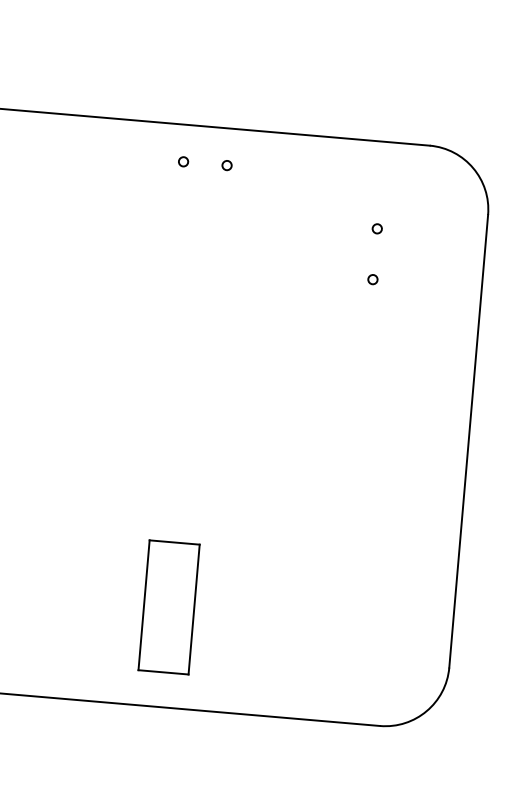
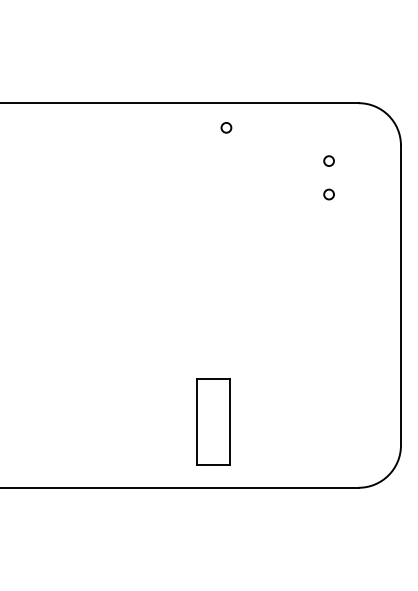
circle: (183, 161) -> (197, 127), removed
circle: (227, 165) -> (226, 127), size x1.6
circle: (376, 228) -> (328, 160), size x1.6
circle: (372, 279) -> (328, 194), size x1.6

